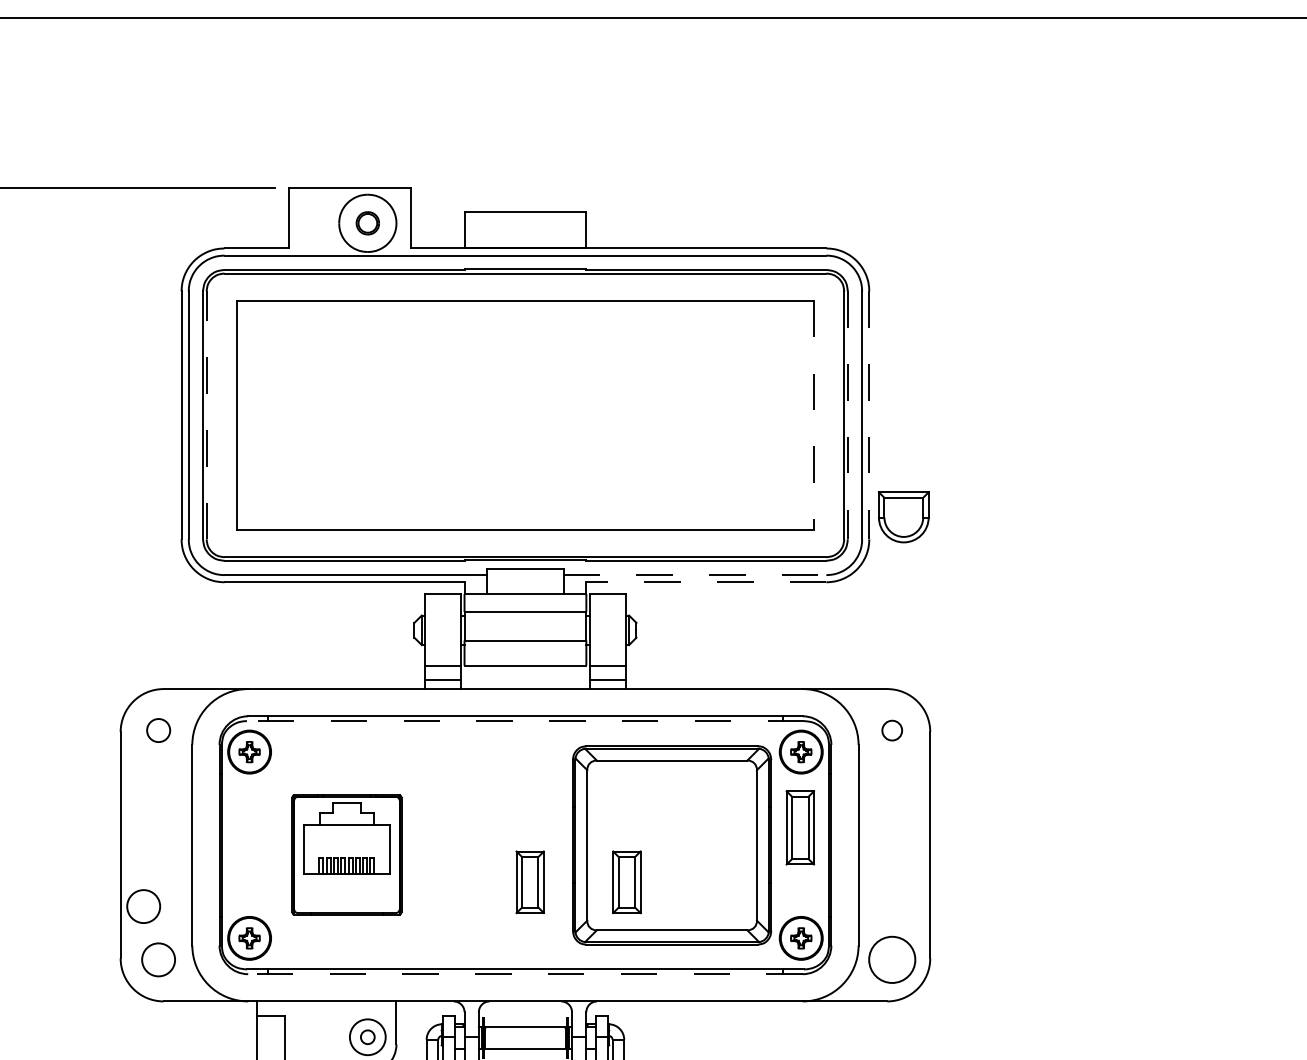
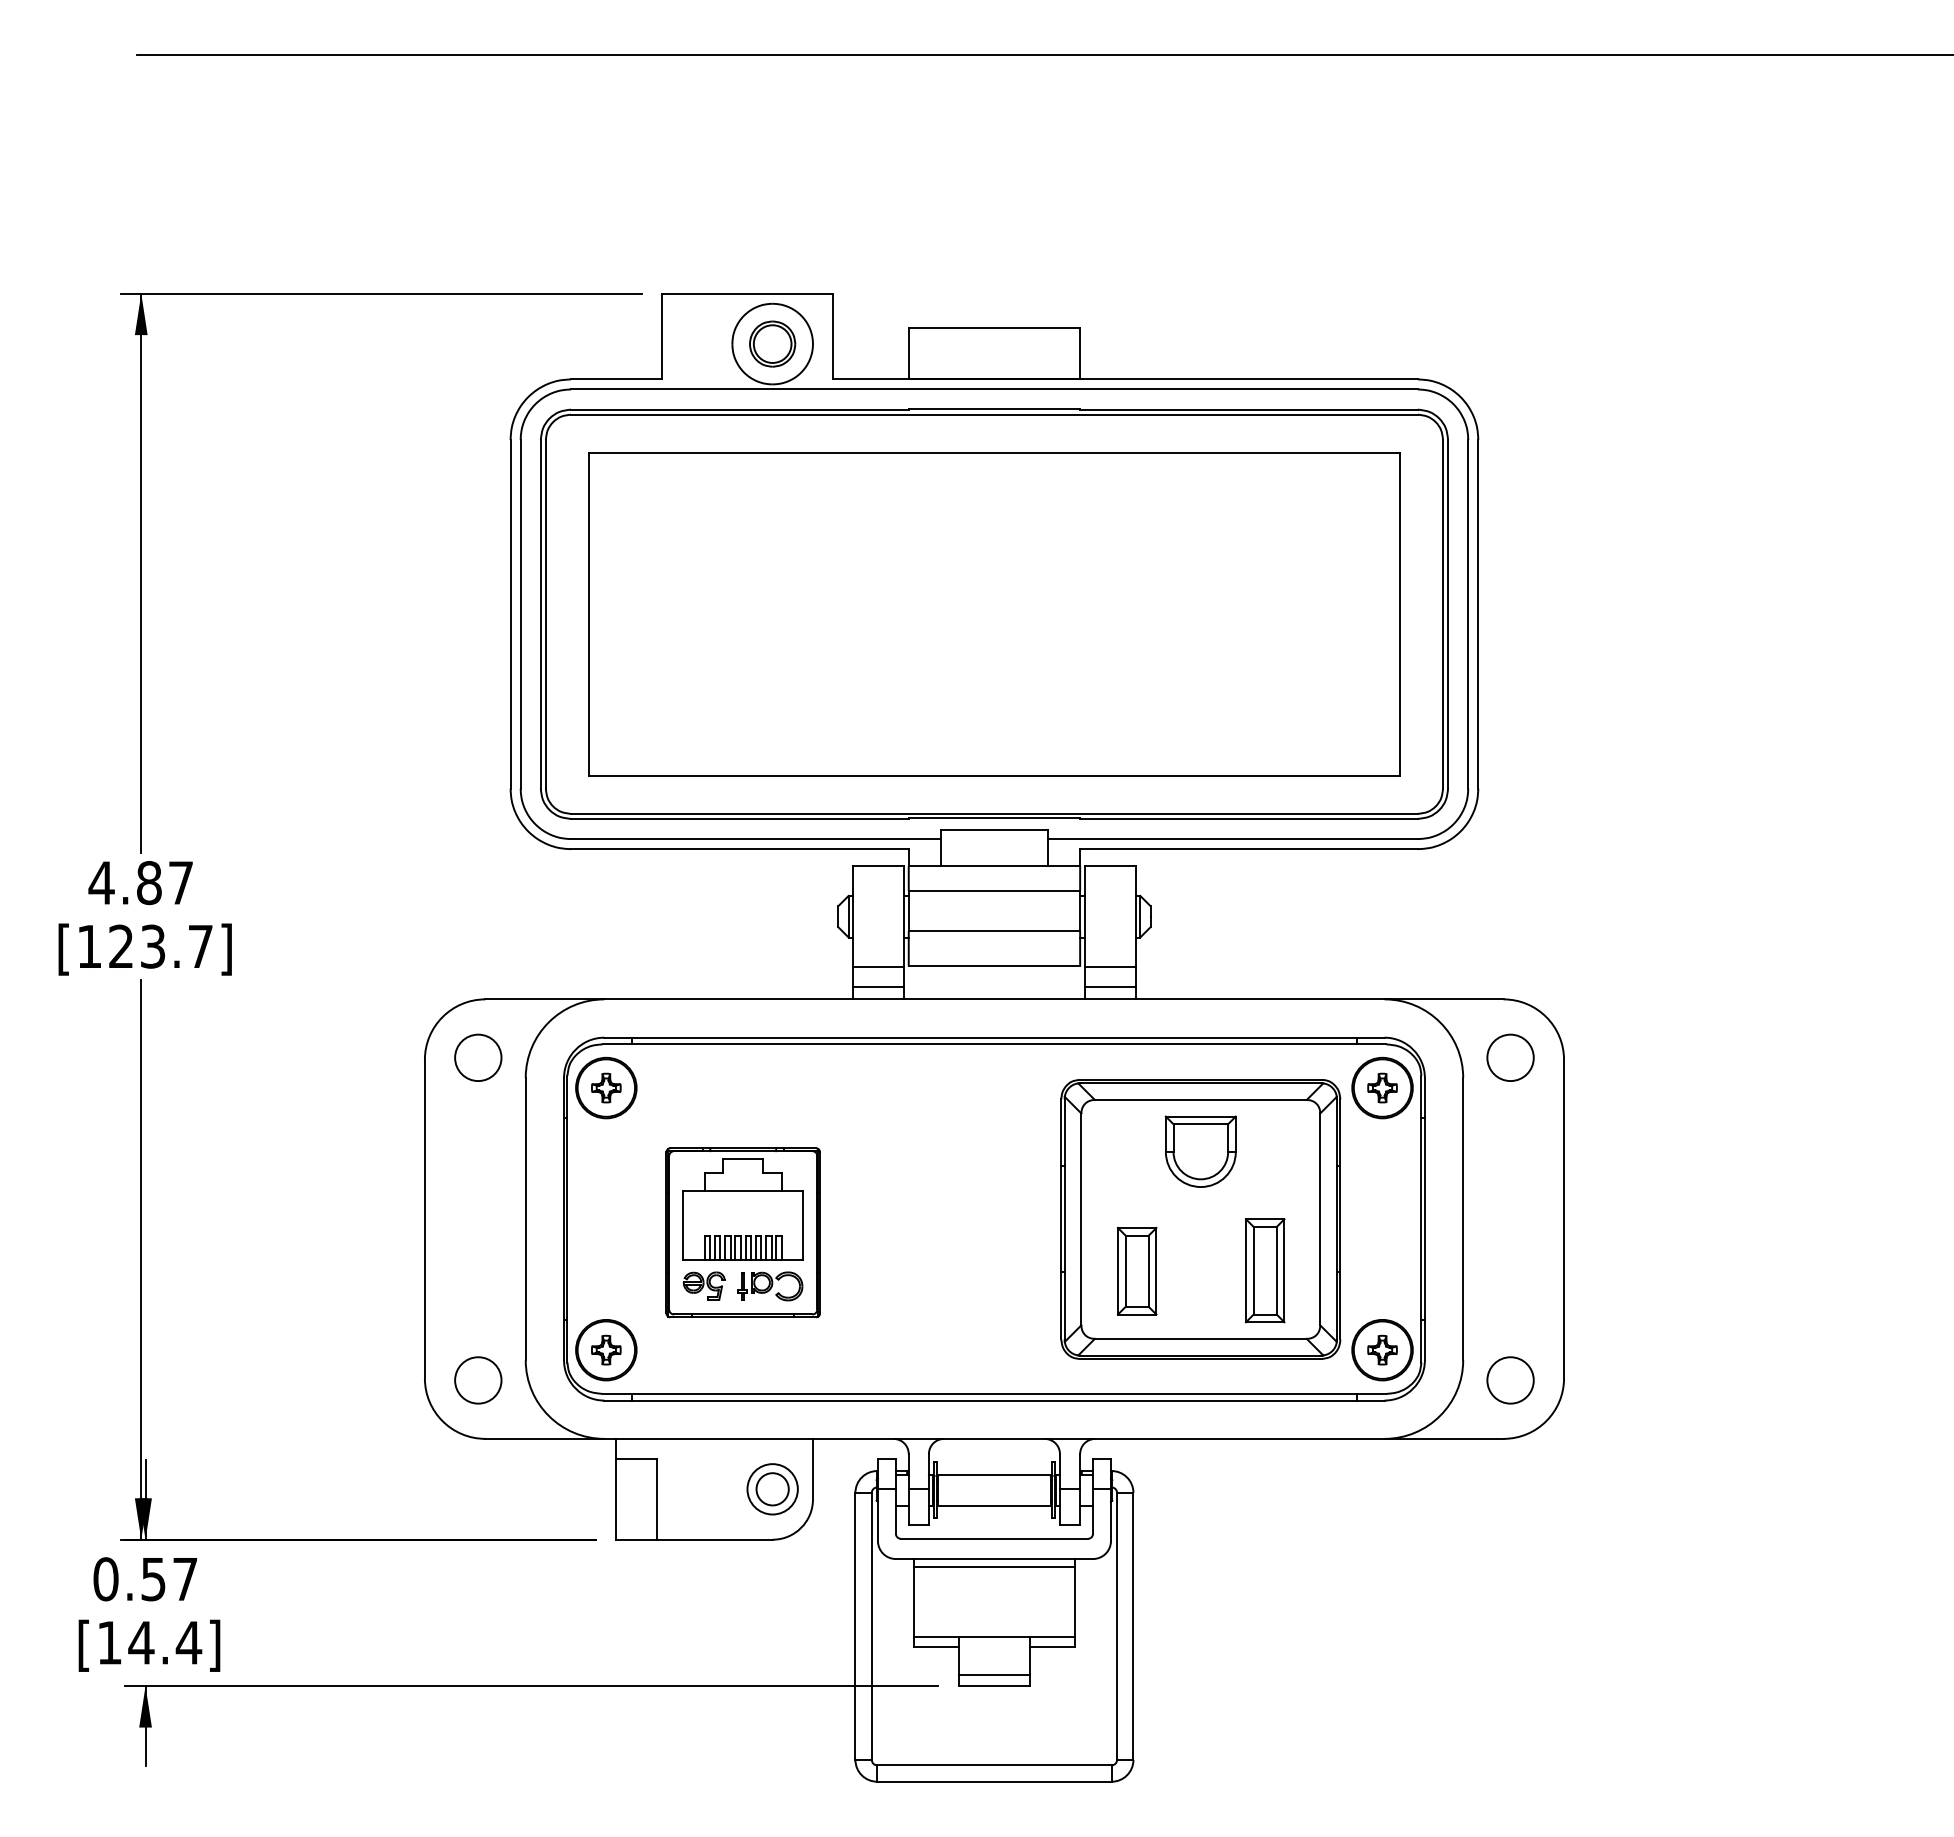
part: (367, 222) -> (772, 343), size x1.43
line: (206, 414) -> (545, 613), dashed -> solid
line: (814, 415) -> (1400, 614), dashed -> solid
line: (848, 415) -> (1448, 614), dashed -> solid
line: (869, 415) -> (1478, 614), dashed -> solid
part: (903, 517) -> (1200, 1151), moved
line: (694, 575) -> (1232, 839), dashed -> solid
line: (705, 582) -> (1248, 849), dashed -> solid
line: (525, 721) -> (994, 1044), dashed -> solid
circle: (158, 730) -> (478, 1057), size x1.43
circle: (892, 730) -> (1510, 1057), size x1.67
part: (800, 827) -> (1265, 1270), moved
part: (529, 881) -> (1000, 1270), removed
part: (319, 892) -> (704, 1285), added
part: (366, 893) -> (770, 1286), added
circle: (143, 906) -> (457, 1305), removed
circle: (892, 959) -> (1510, 1380), size x0.71
line: (524, 974) -> (993, 1400), dashed -> solid
circle: (367, 1037) -> (772, 1489), size x1.67

